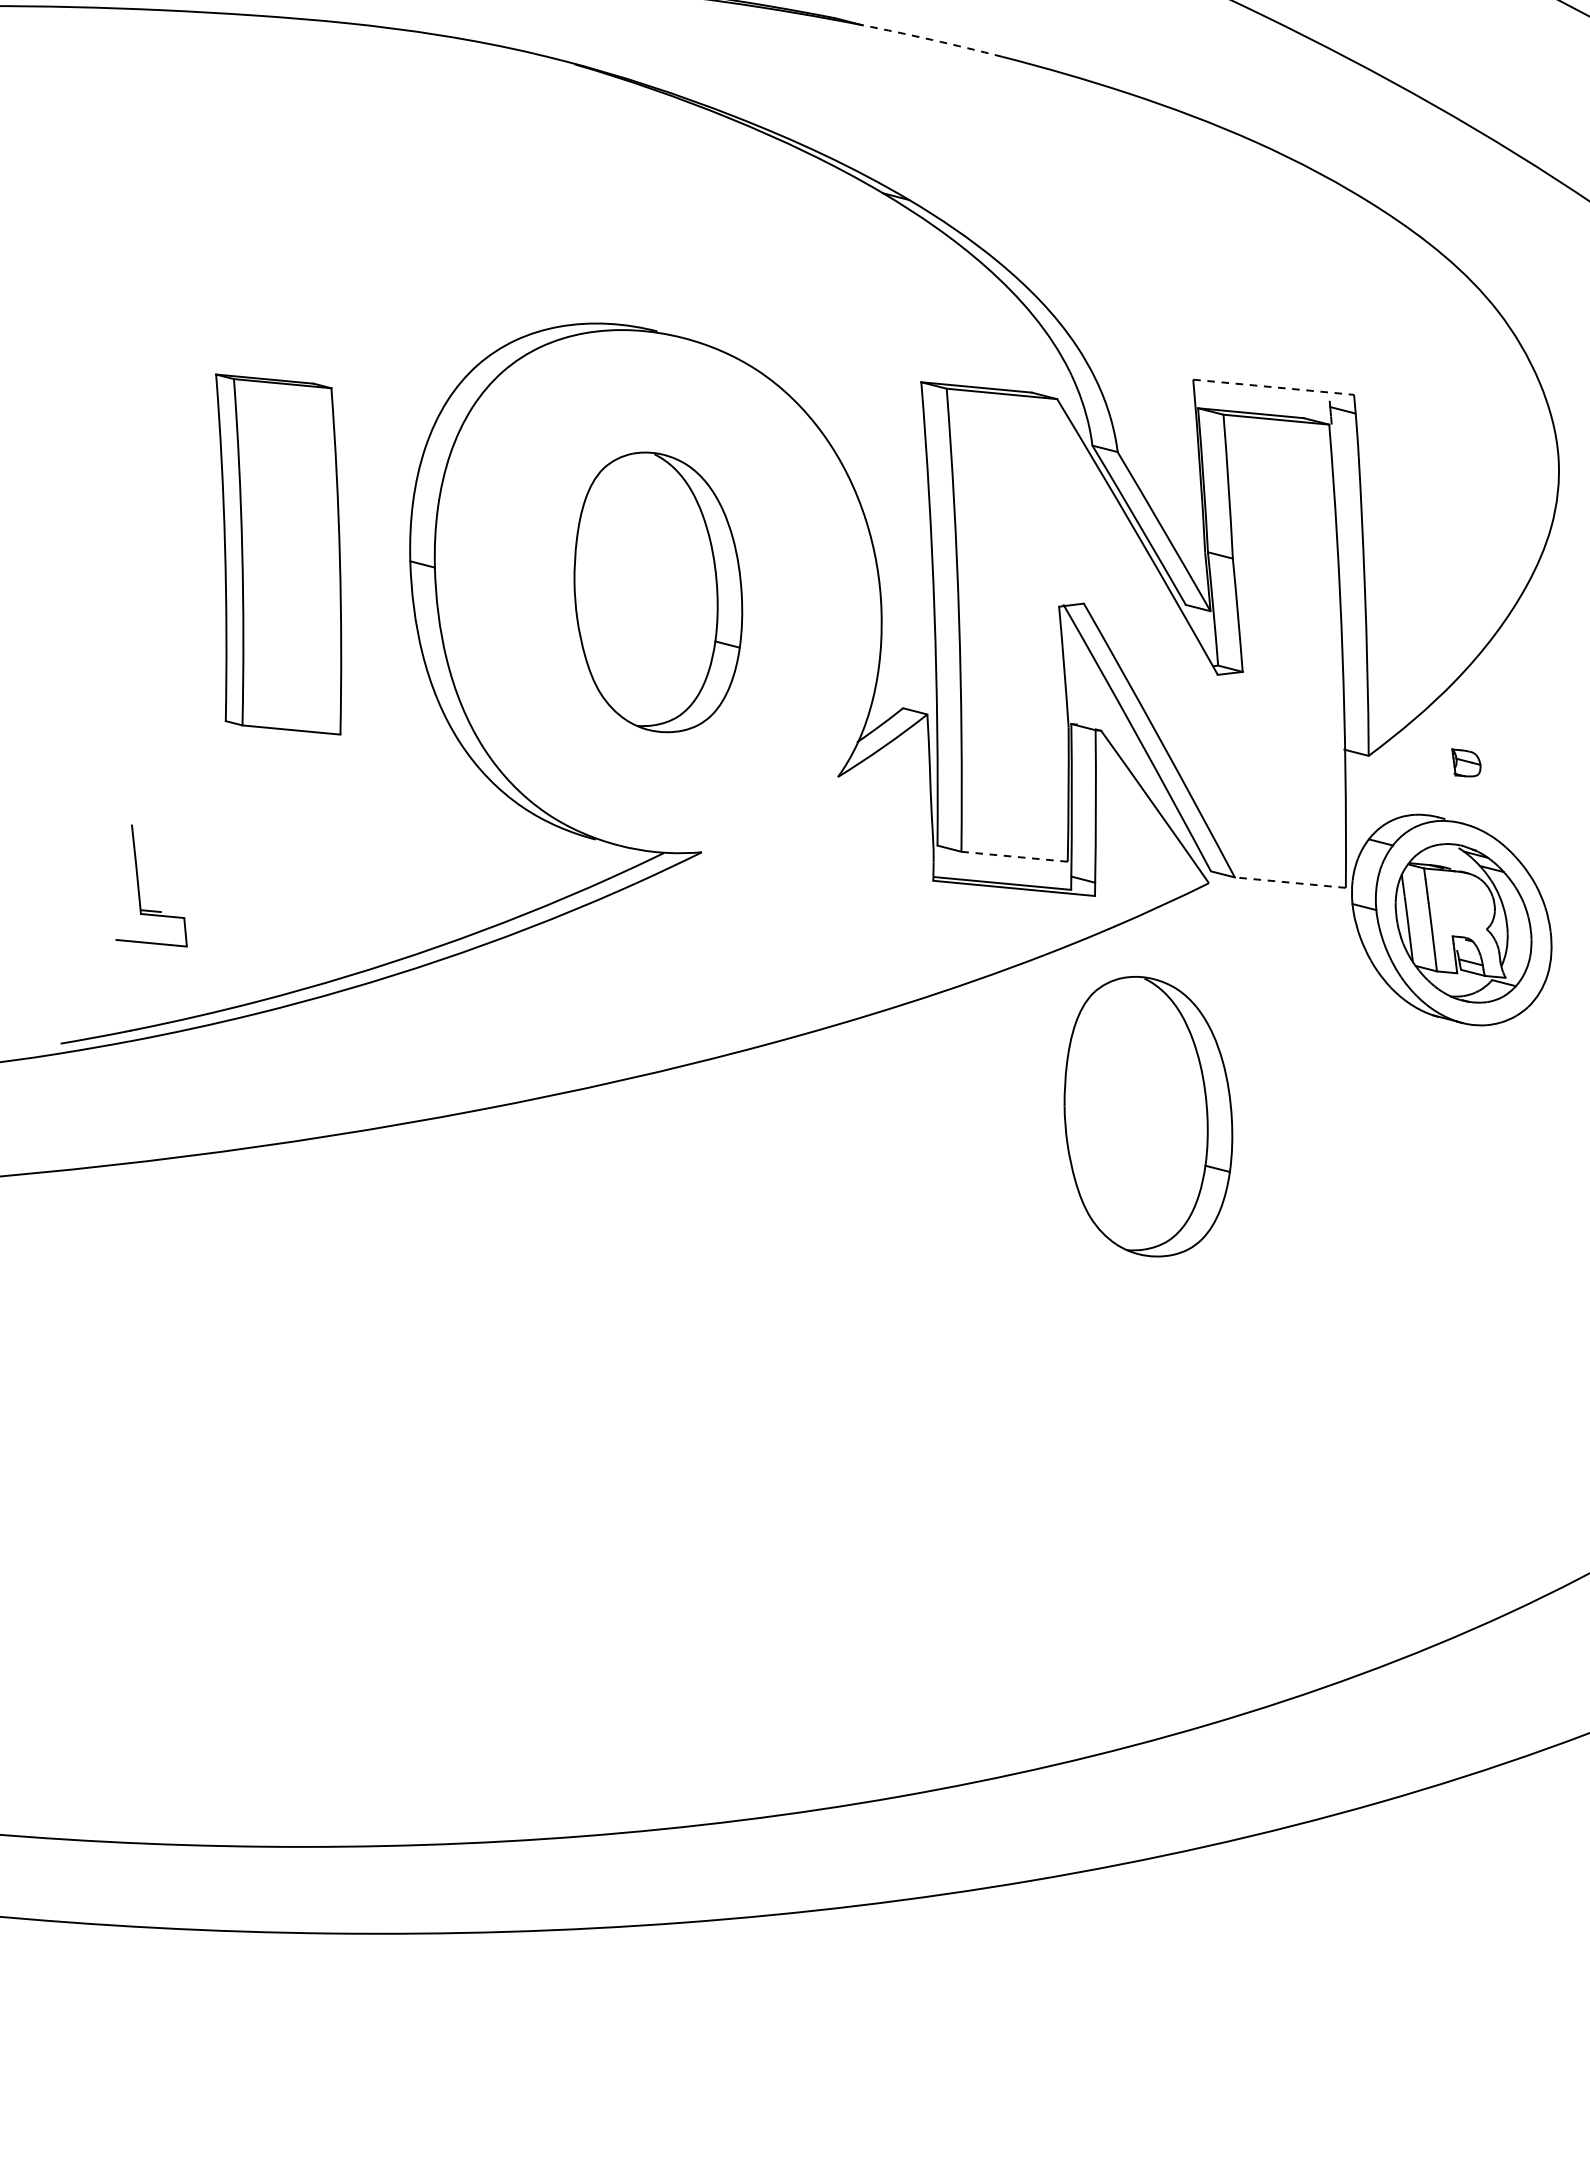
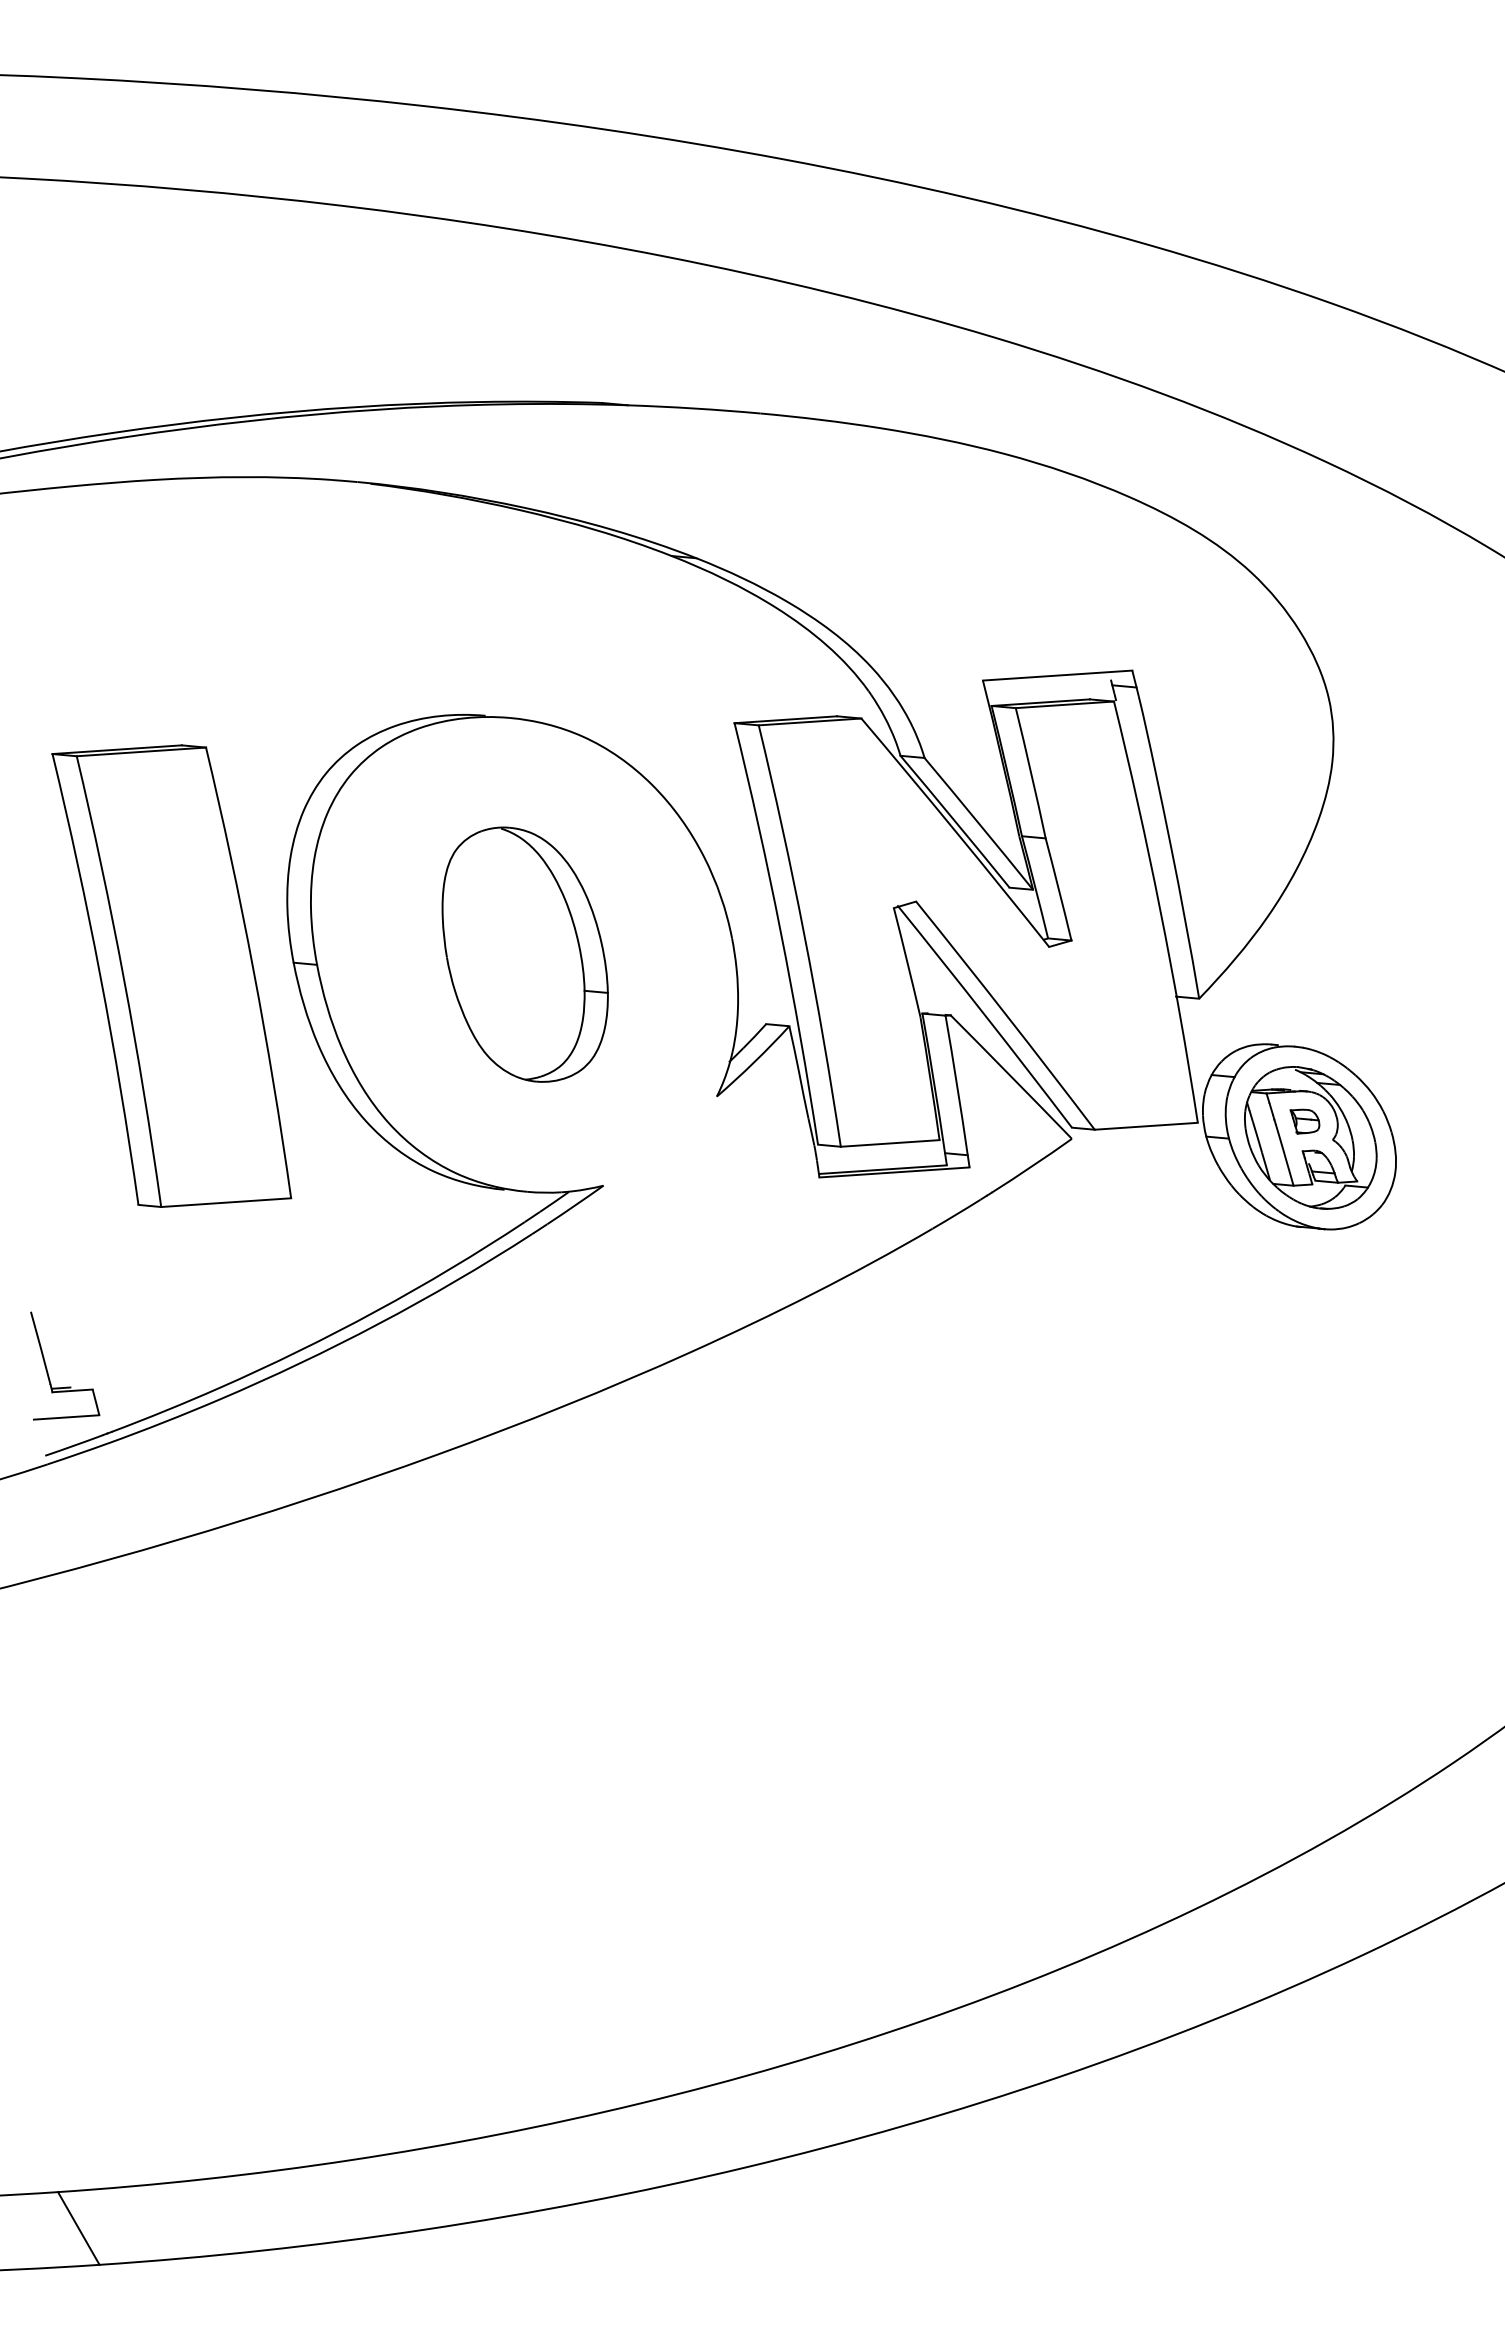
arc: (932, 40) -> (694, 408), dashed -> solid
line: (1273, 387) -> (1057, 675), dashed -> solid
part: (277, 553) -> (171, 975), size x1.43
part: (1465, 763) -> (1304, 1121), moved
line: (1013, 856) -> (889, 1143), dashed -> solid
line: (1290, 882) -> (1146, 1126), dashed -> solid
part: (139, 887) -> (47, 1368), moved
part: (1147, 1116) -> (1050, 1361), removed

